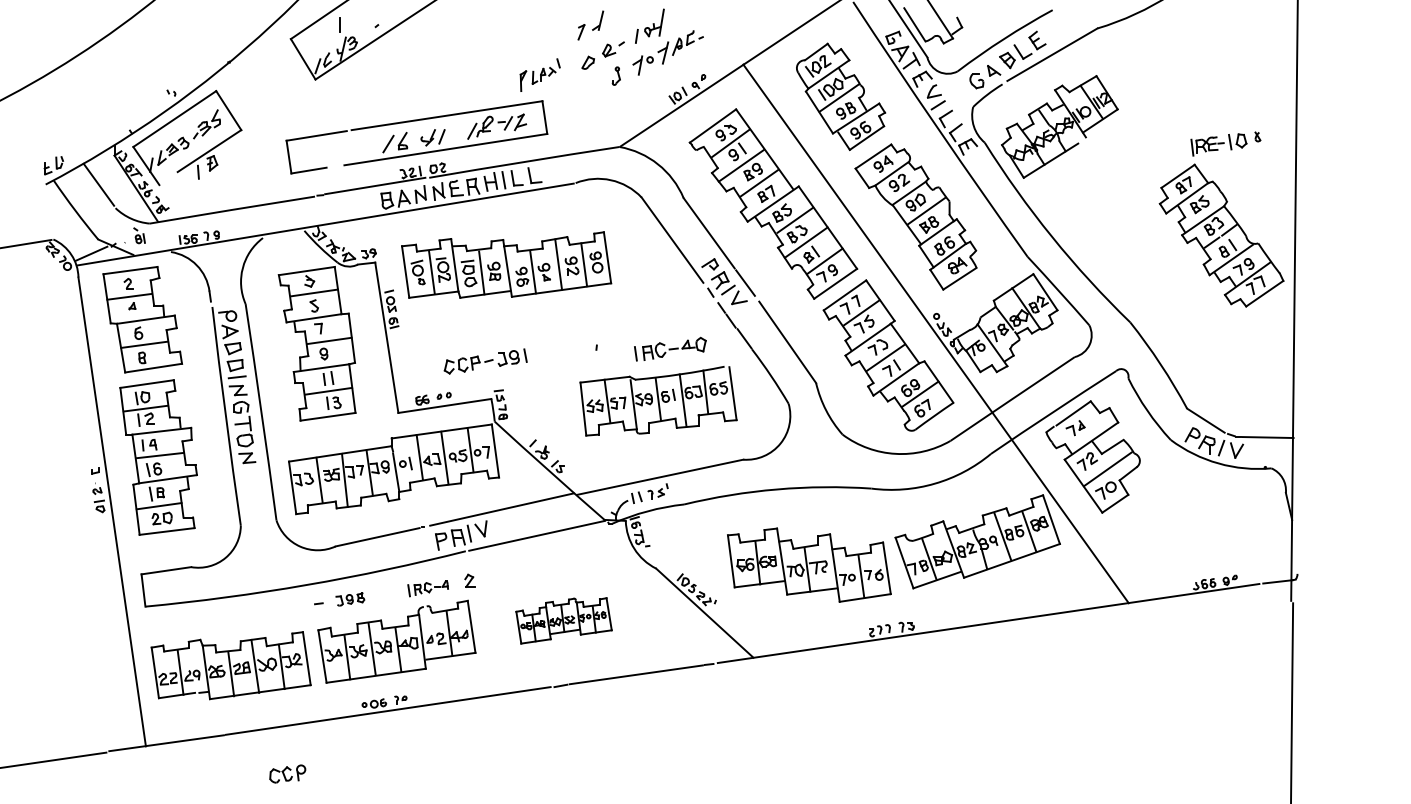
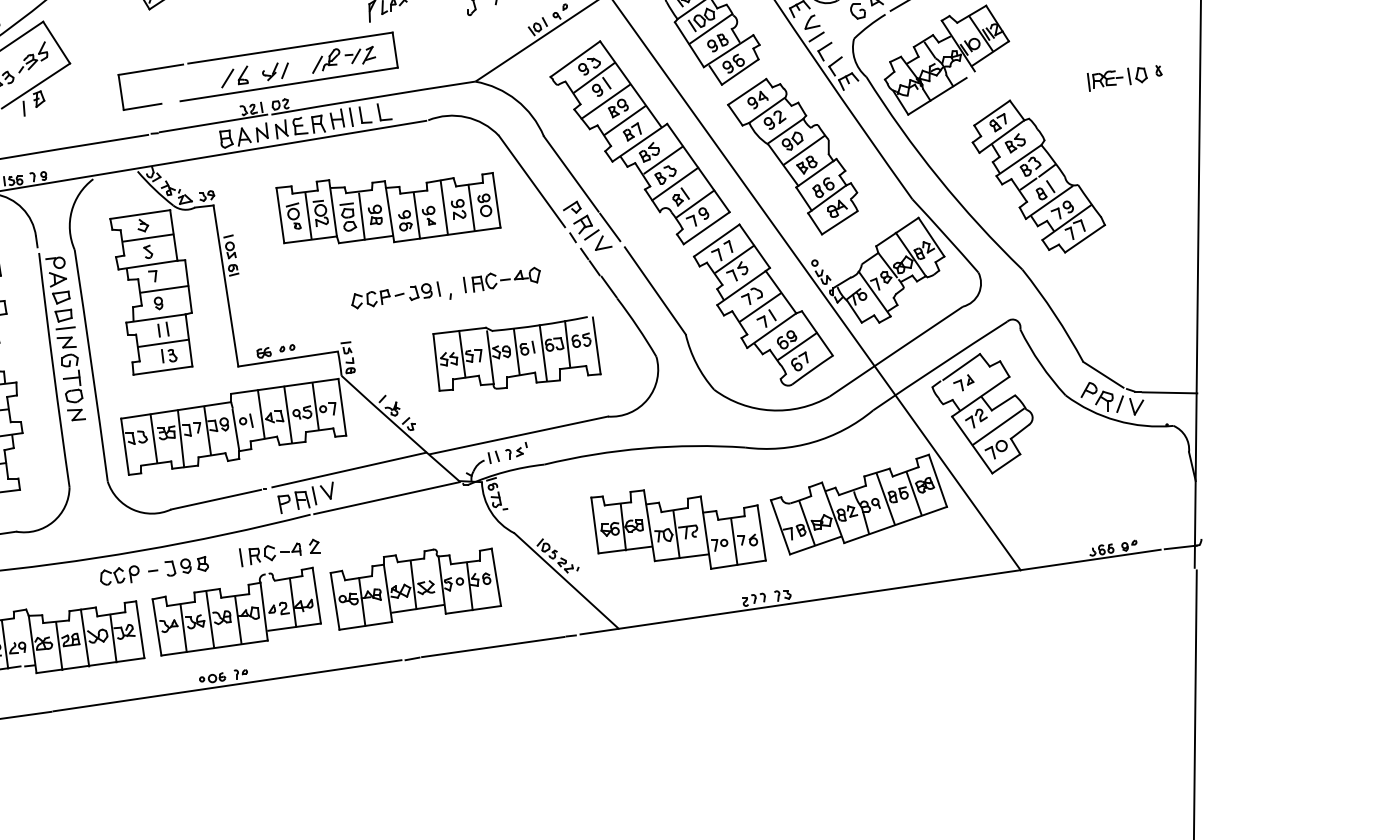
part: (1221, 235) -> (1038, 176), moved
part: (506, 264) -> (388, 207), moved
part: (670, 348) -> (501, 279), moved
part: (485, 361) -> (395, 295), moved
part: (427, 588) -> (269, 554), size x1.43
part: (350, 599) -> (187, 566), size x1.43
part: (563, 620) -> (415, 588), size x1.67
part: (287, 773) -> (119, 574), moved

